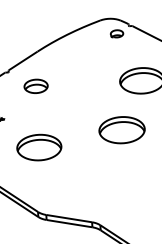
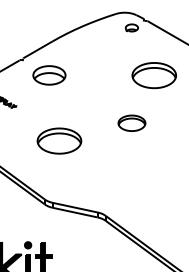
part: (36, 86) -> (49, 75), size x1.4
part: (121, 130) -> (131, 123), size x0.6
part: (39, 146) -> (59, 140), moved

